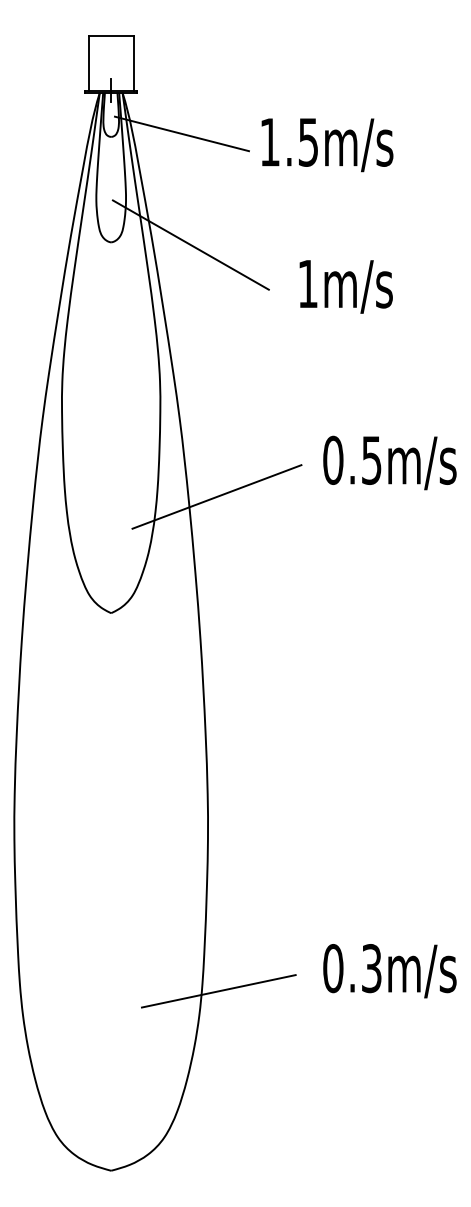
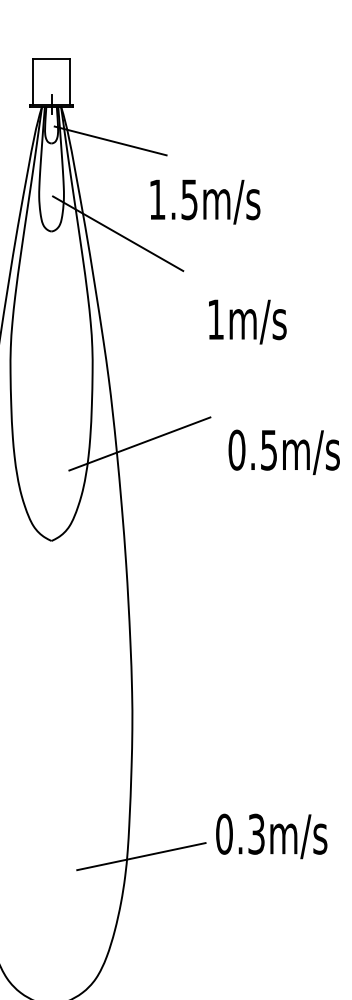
text: (327, 145) -> (205, 202), moved
text: (345, 286) -> (247, 321), moved
text: (389, 462) -> (283, 451), moved
text: (389, 971) -> (271, 836), moved

